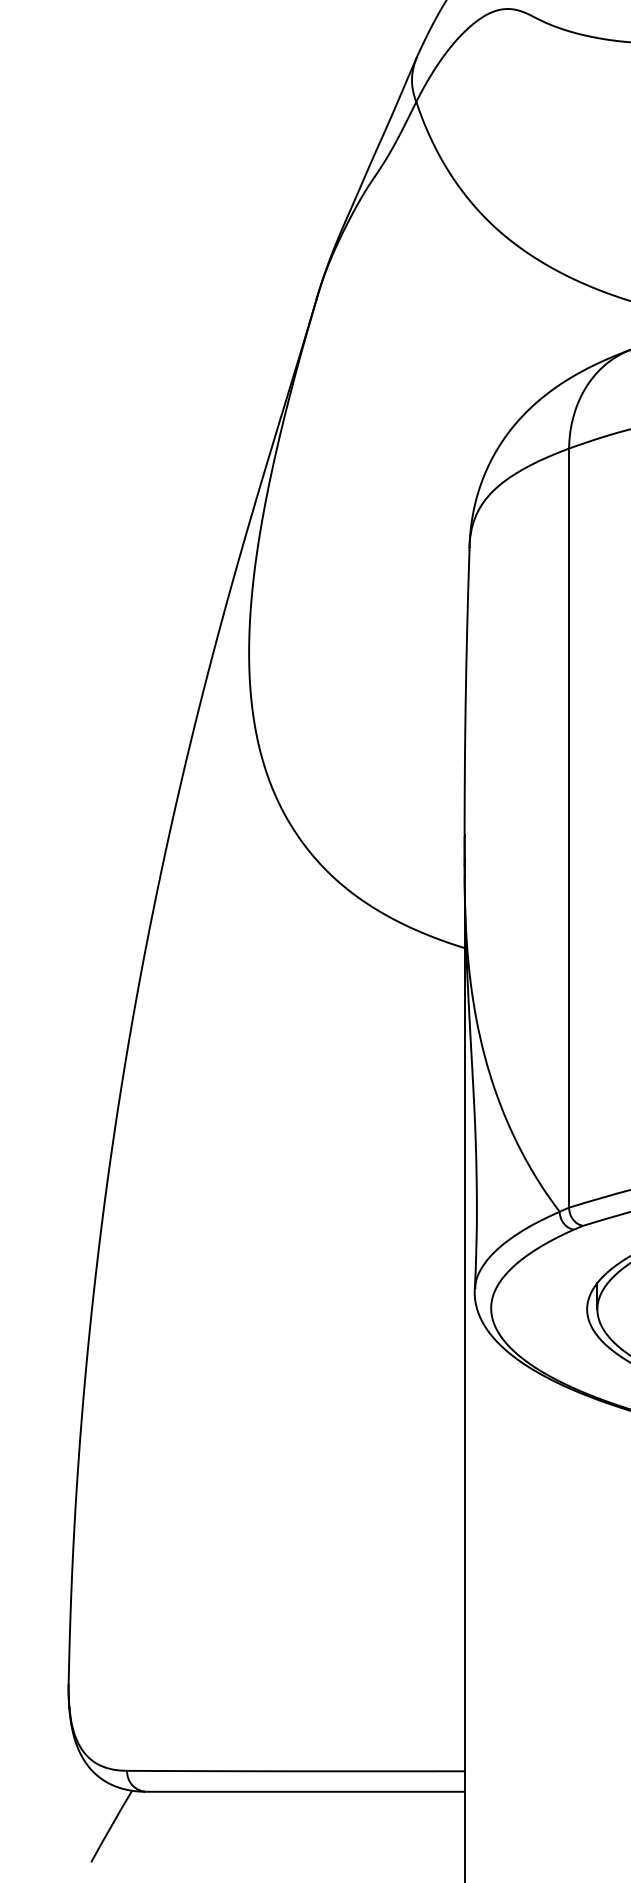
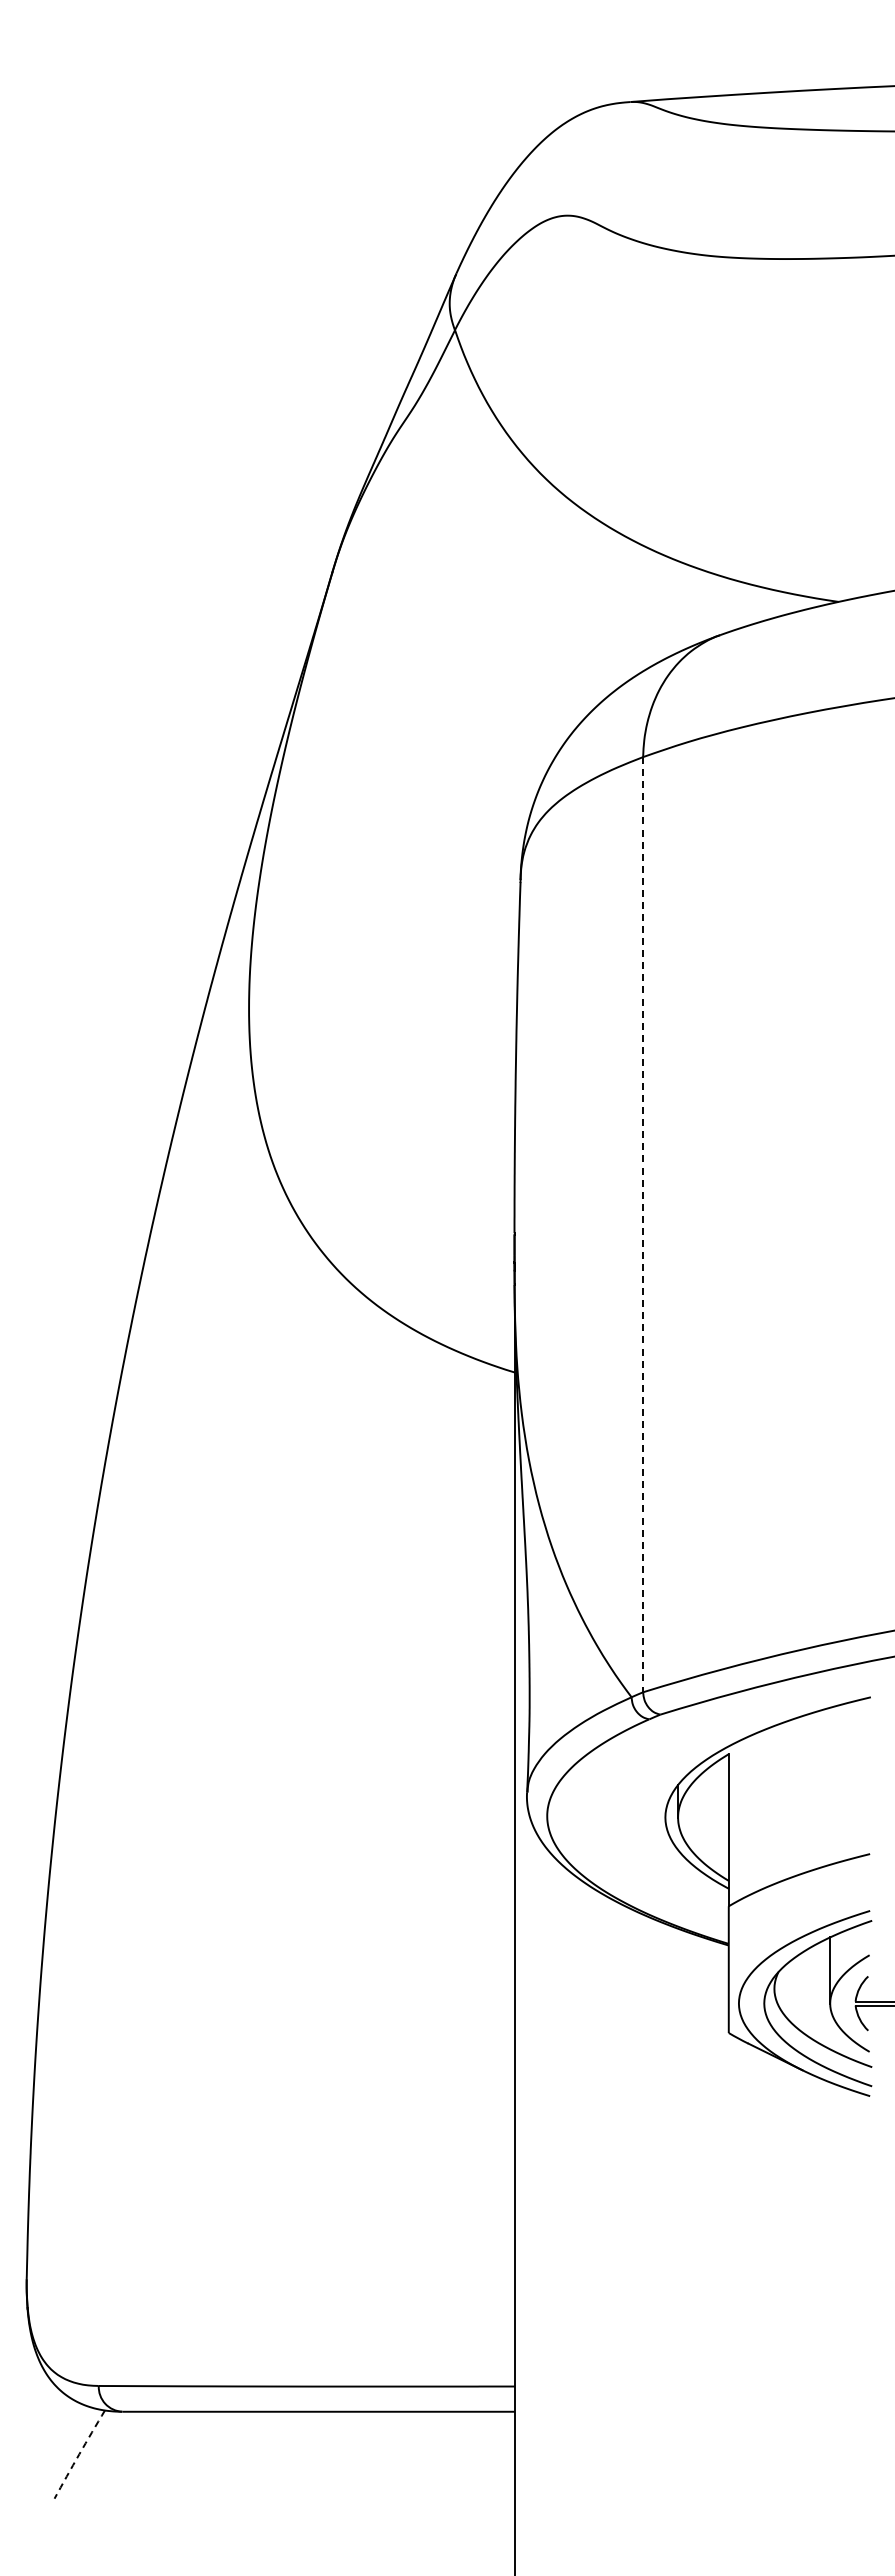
line: (569, 827) -> (643, 1224), solid -> dashed
arc: (111, 1826) -> (79, 2454), solid -> dashed

